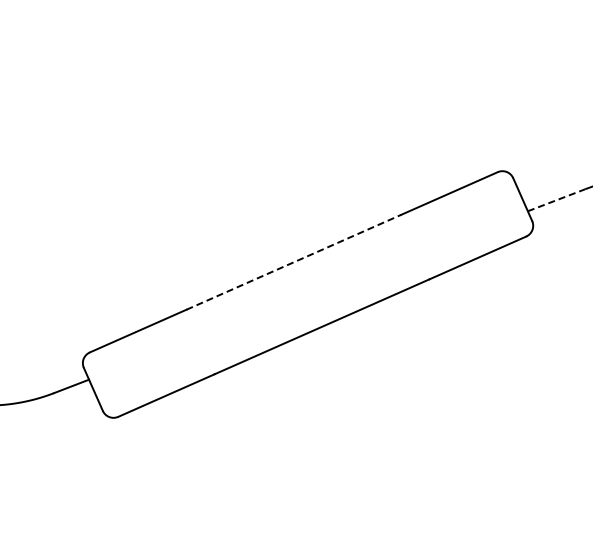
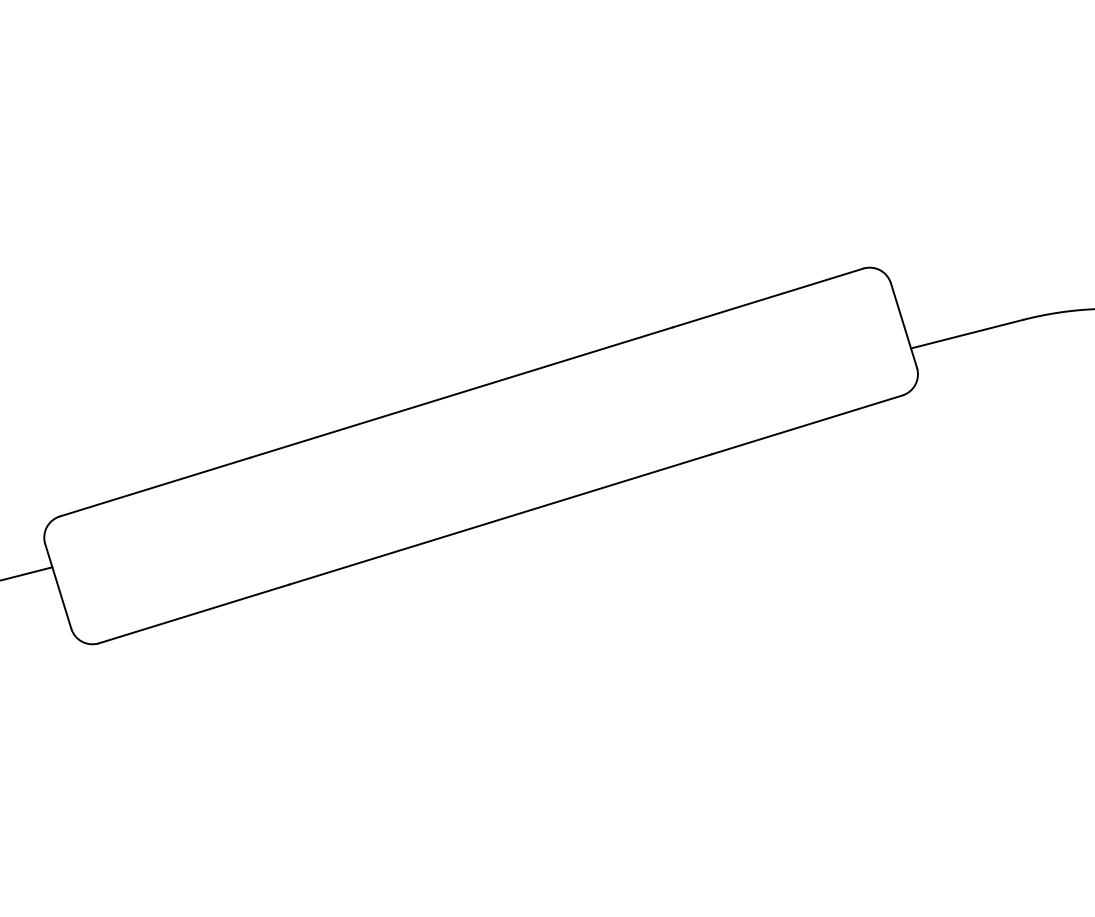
line: (556, 200) -> (967, 334), dashed -> solid
line: (294, 262) -> (462, 393), dashed -> solid

